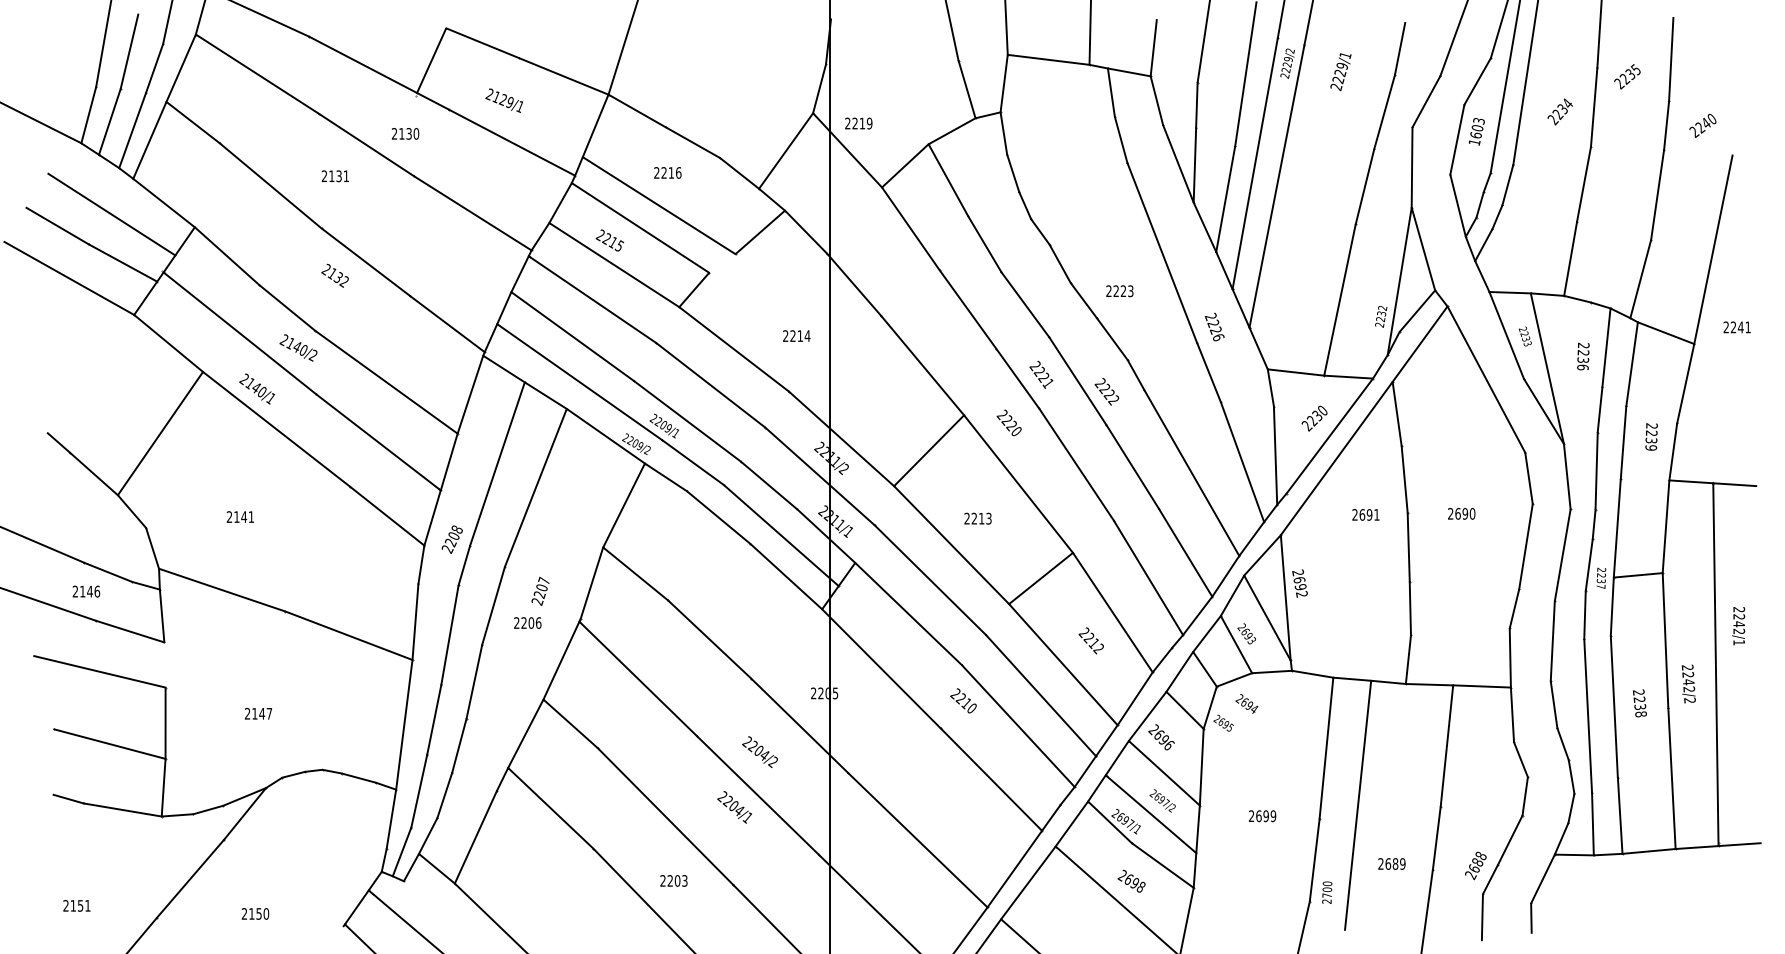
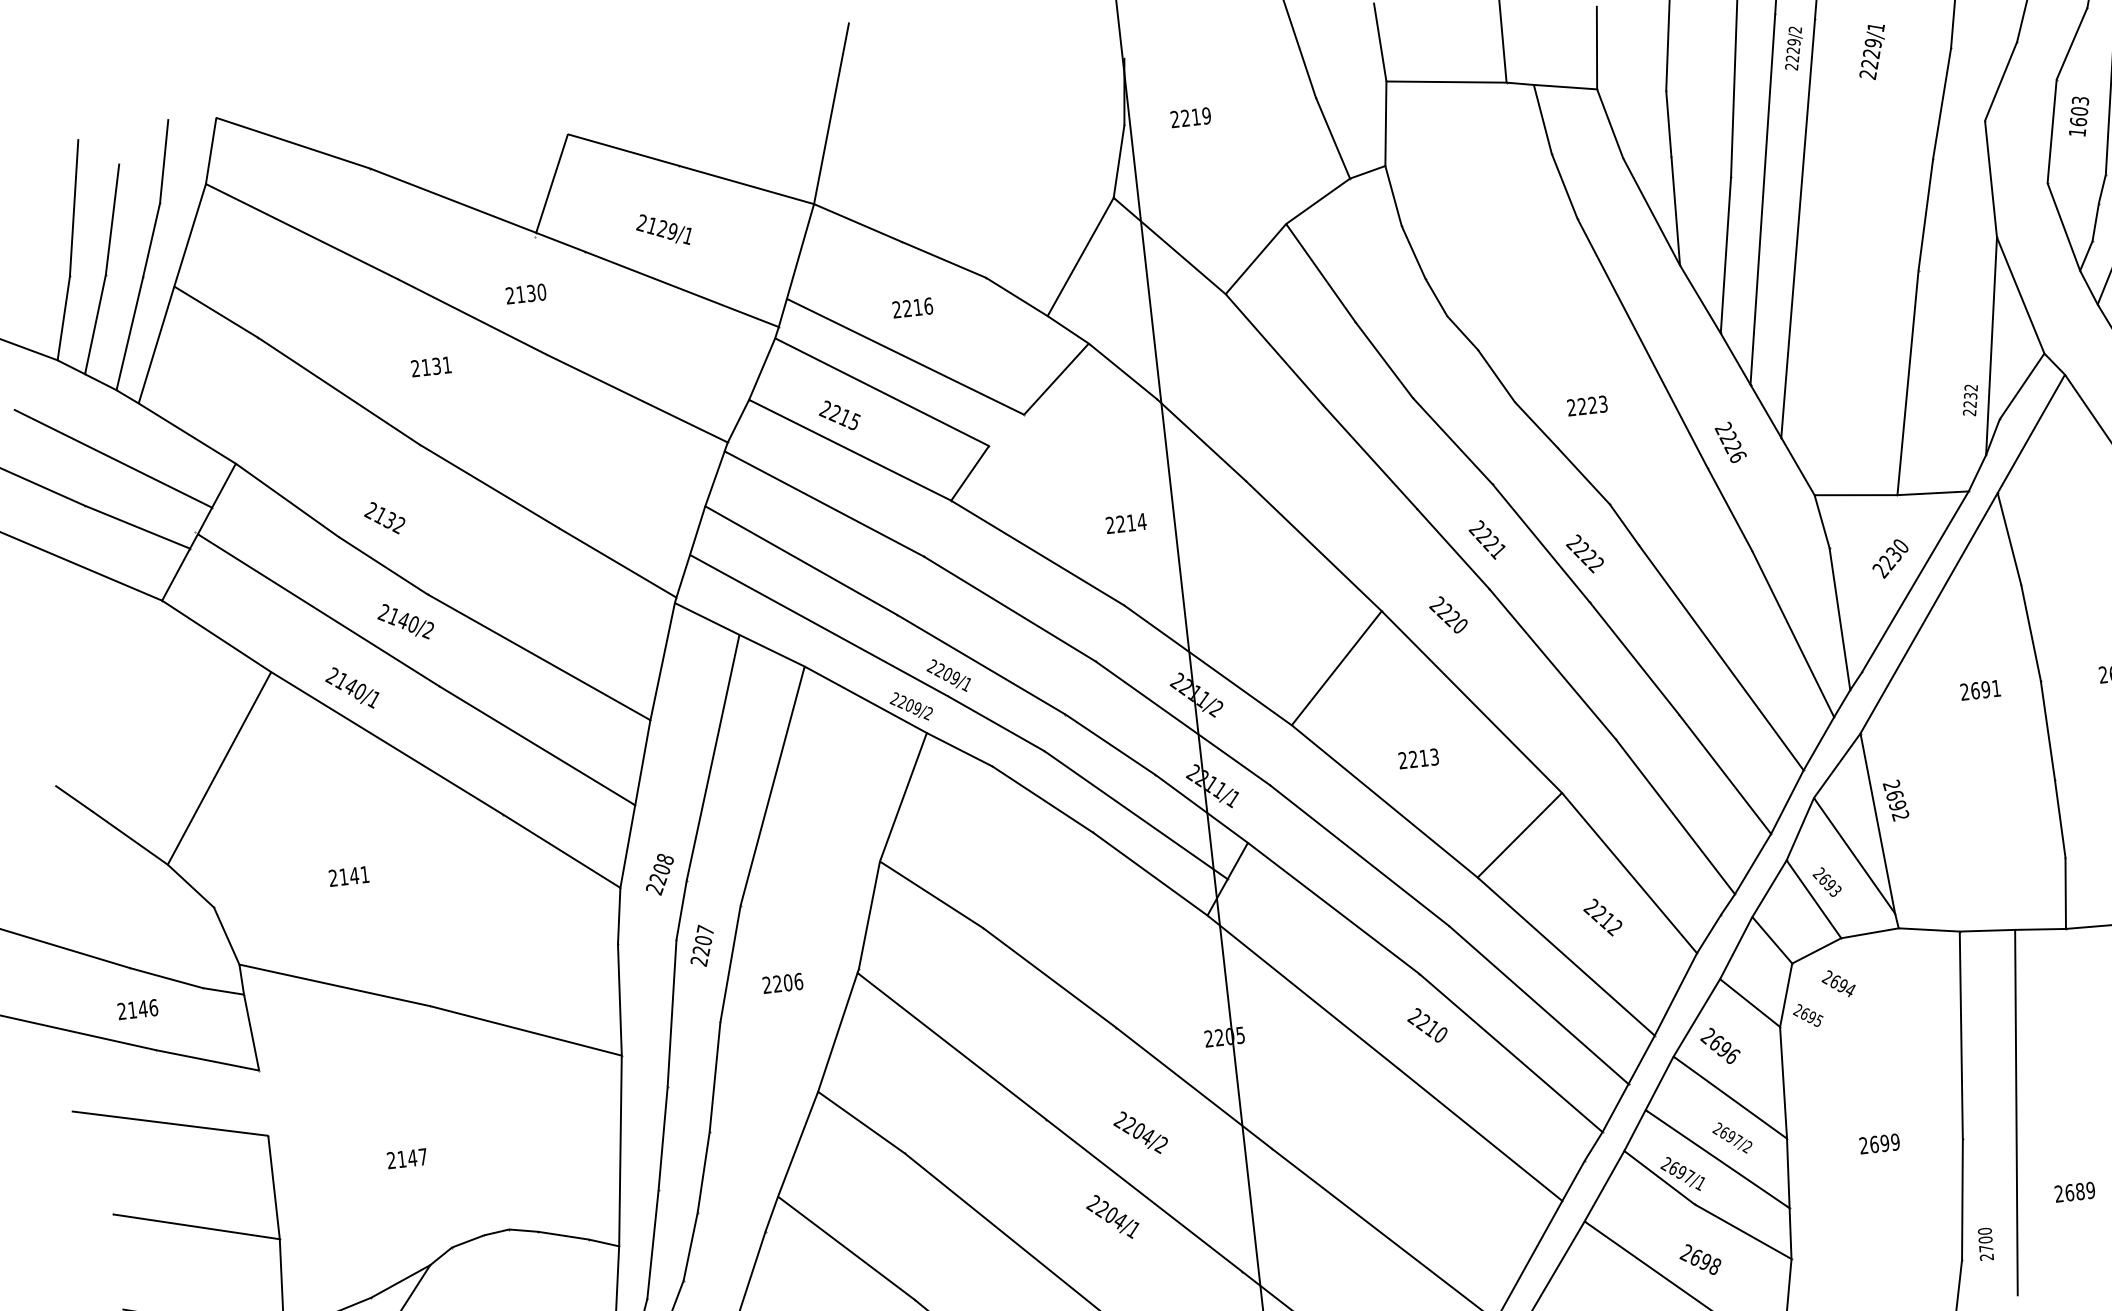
text: (858, 123) -> (1190, 117), moved
text: (334, 275) -> (383, 517), moved
text: (540, 590) -> (701, 944), moved

